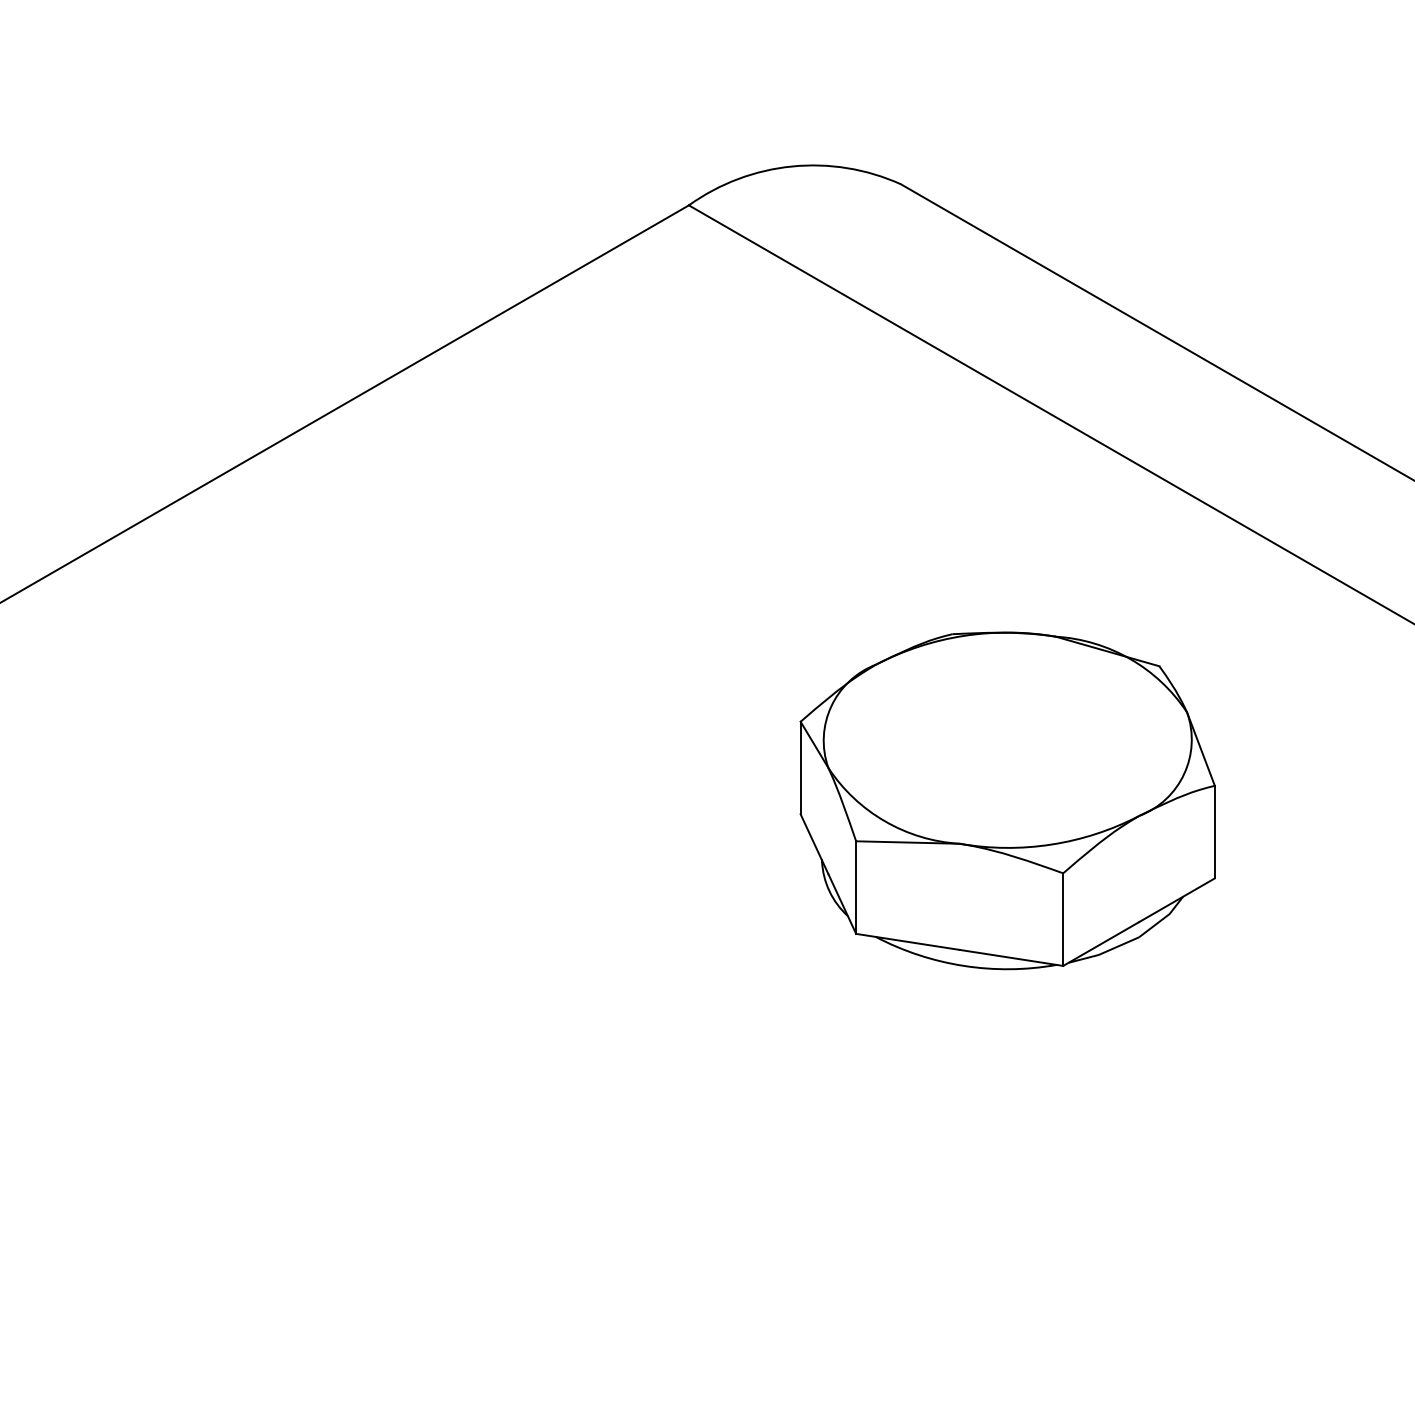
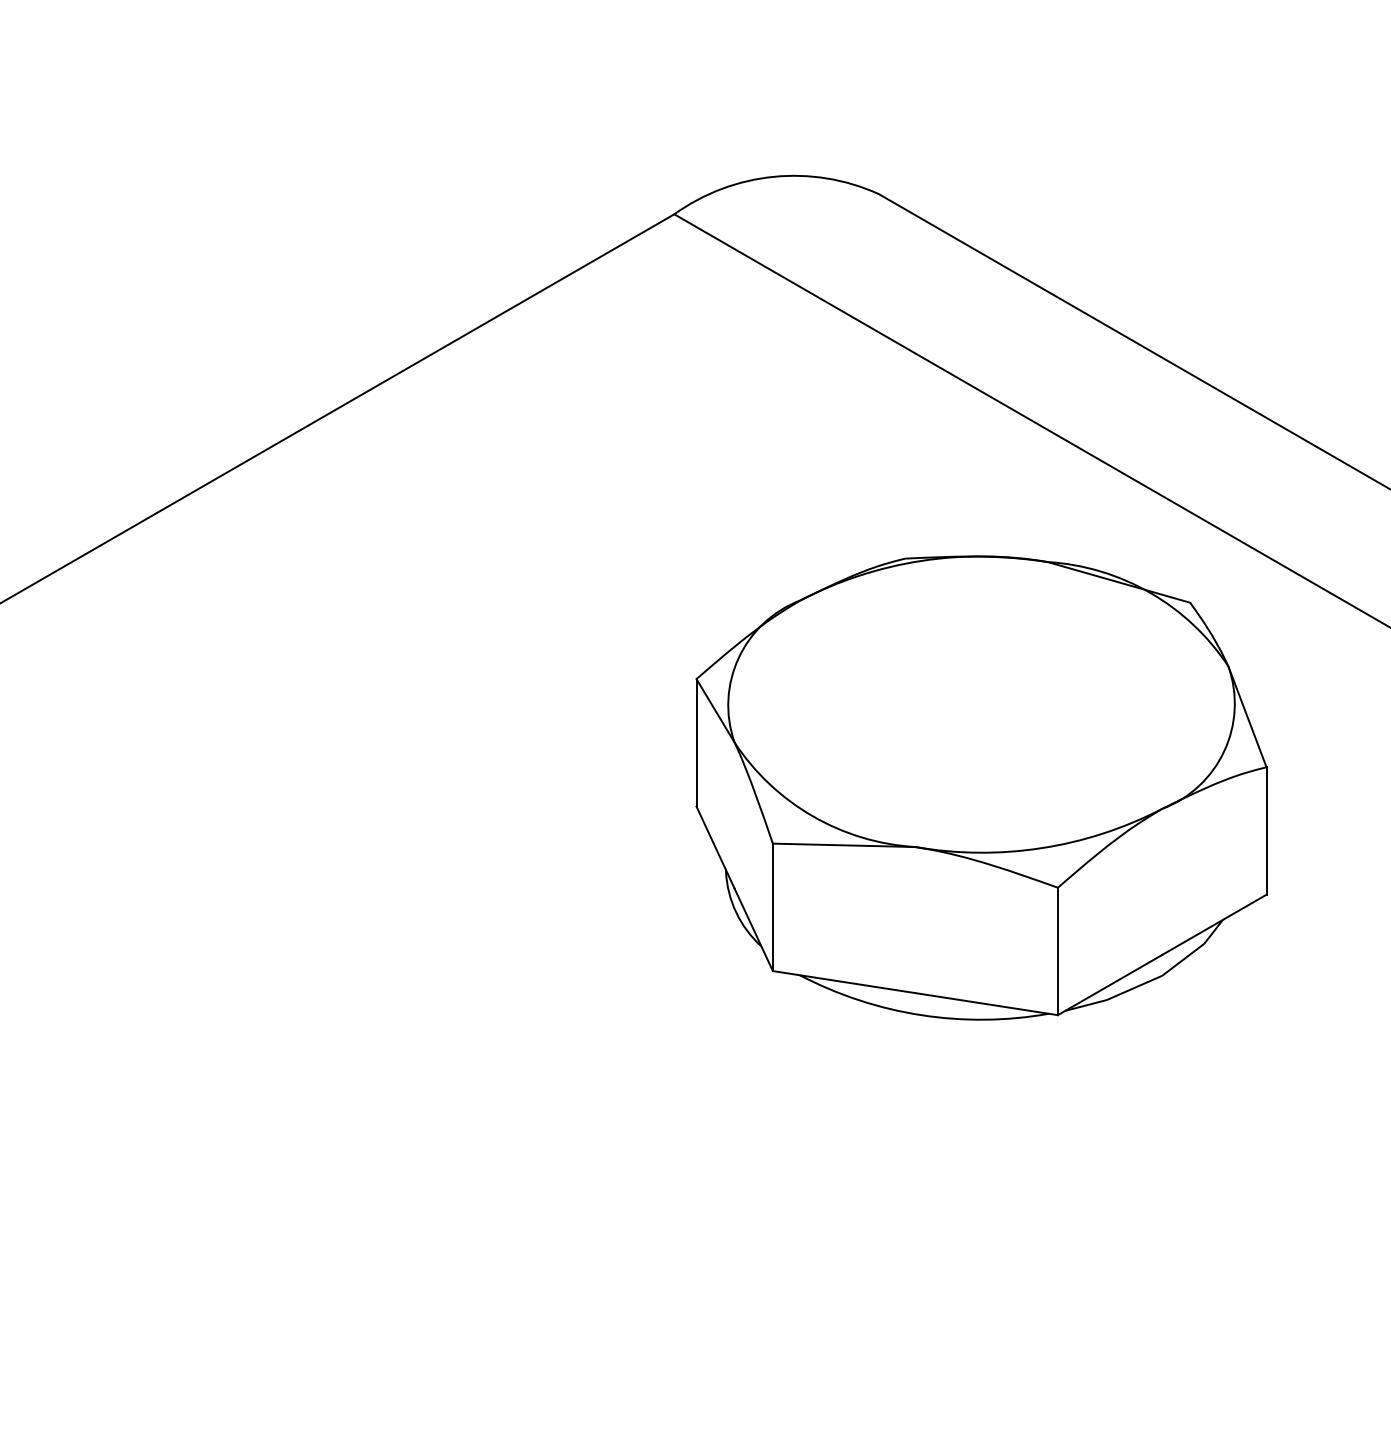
part: (1007, 800) -> (981, 787), size x1.43

